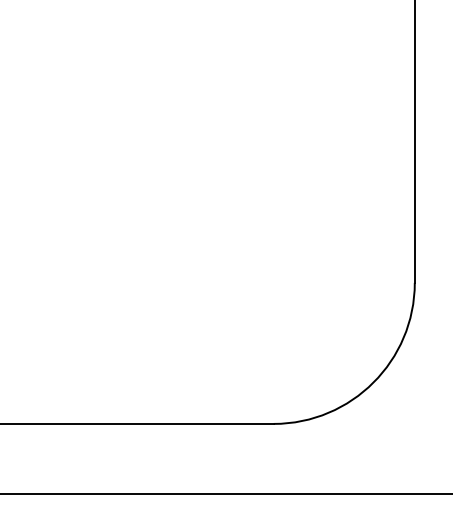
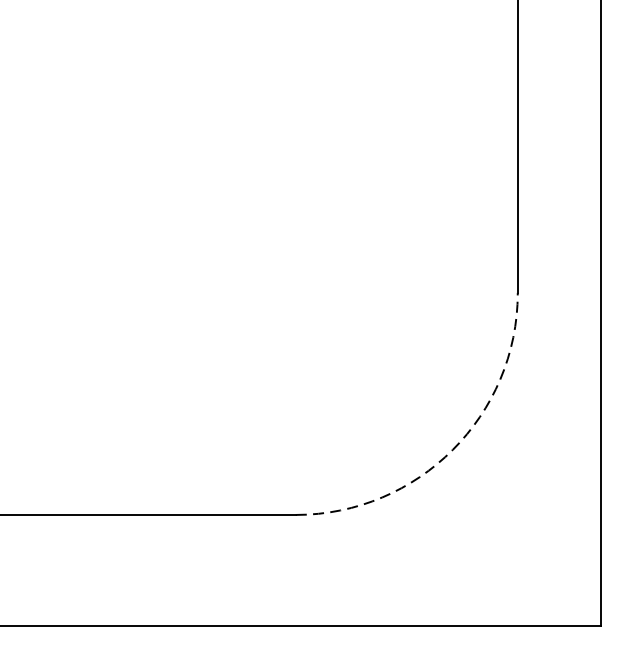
arc: (373, 382) -> (452, 449), solid -> dashed

